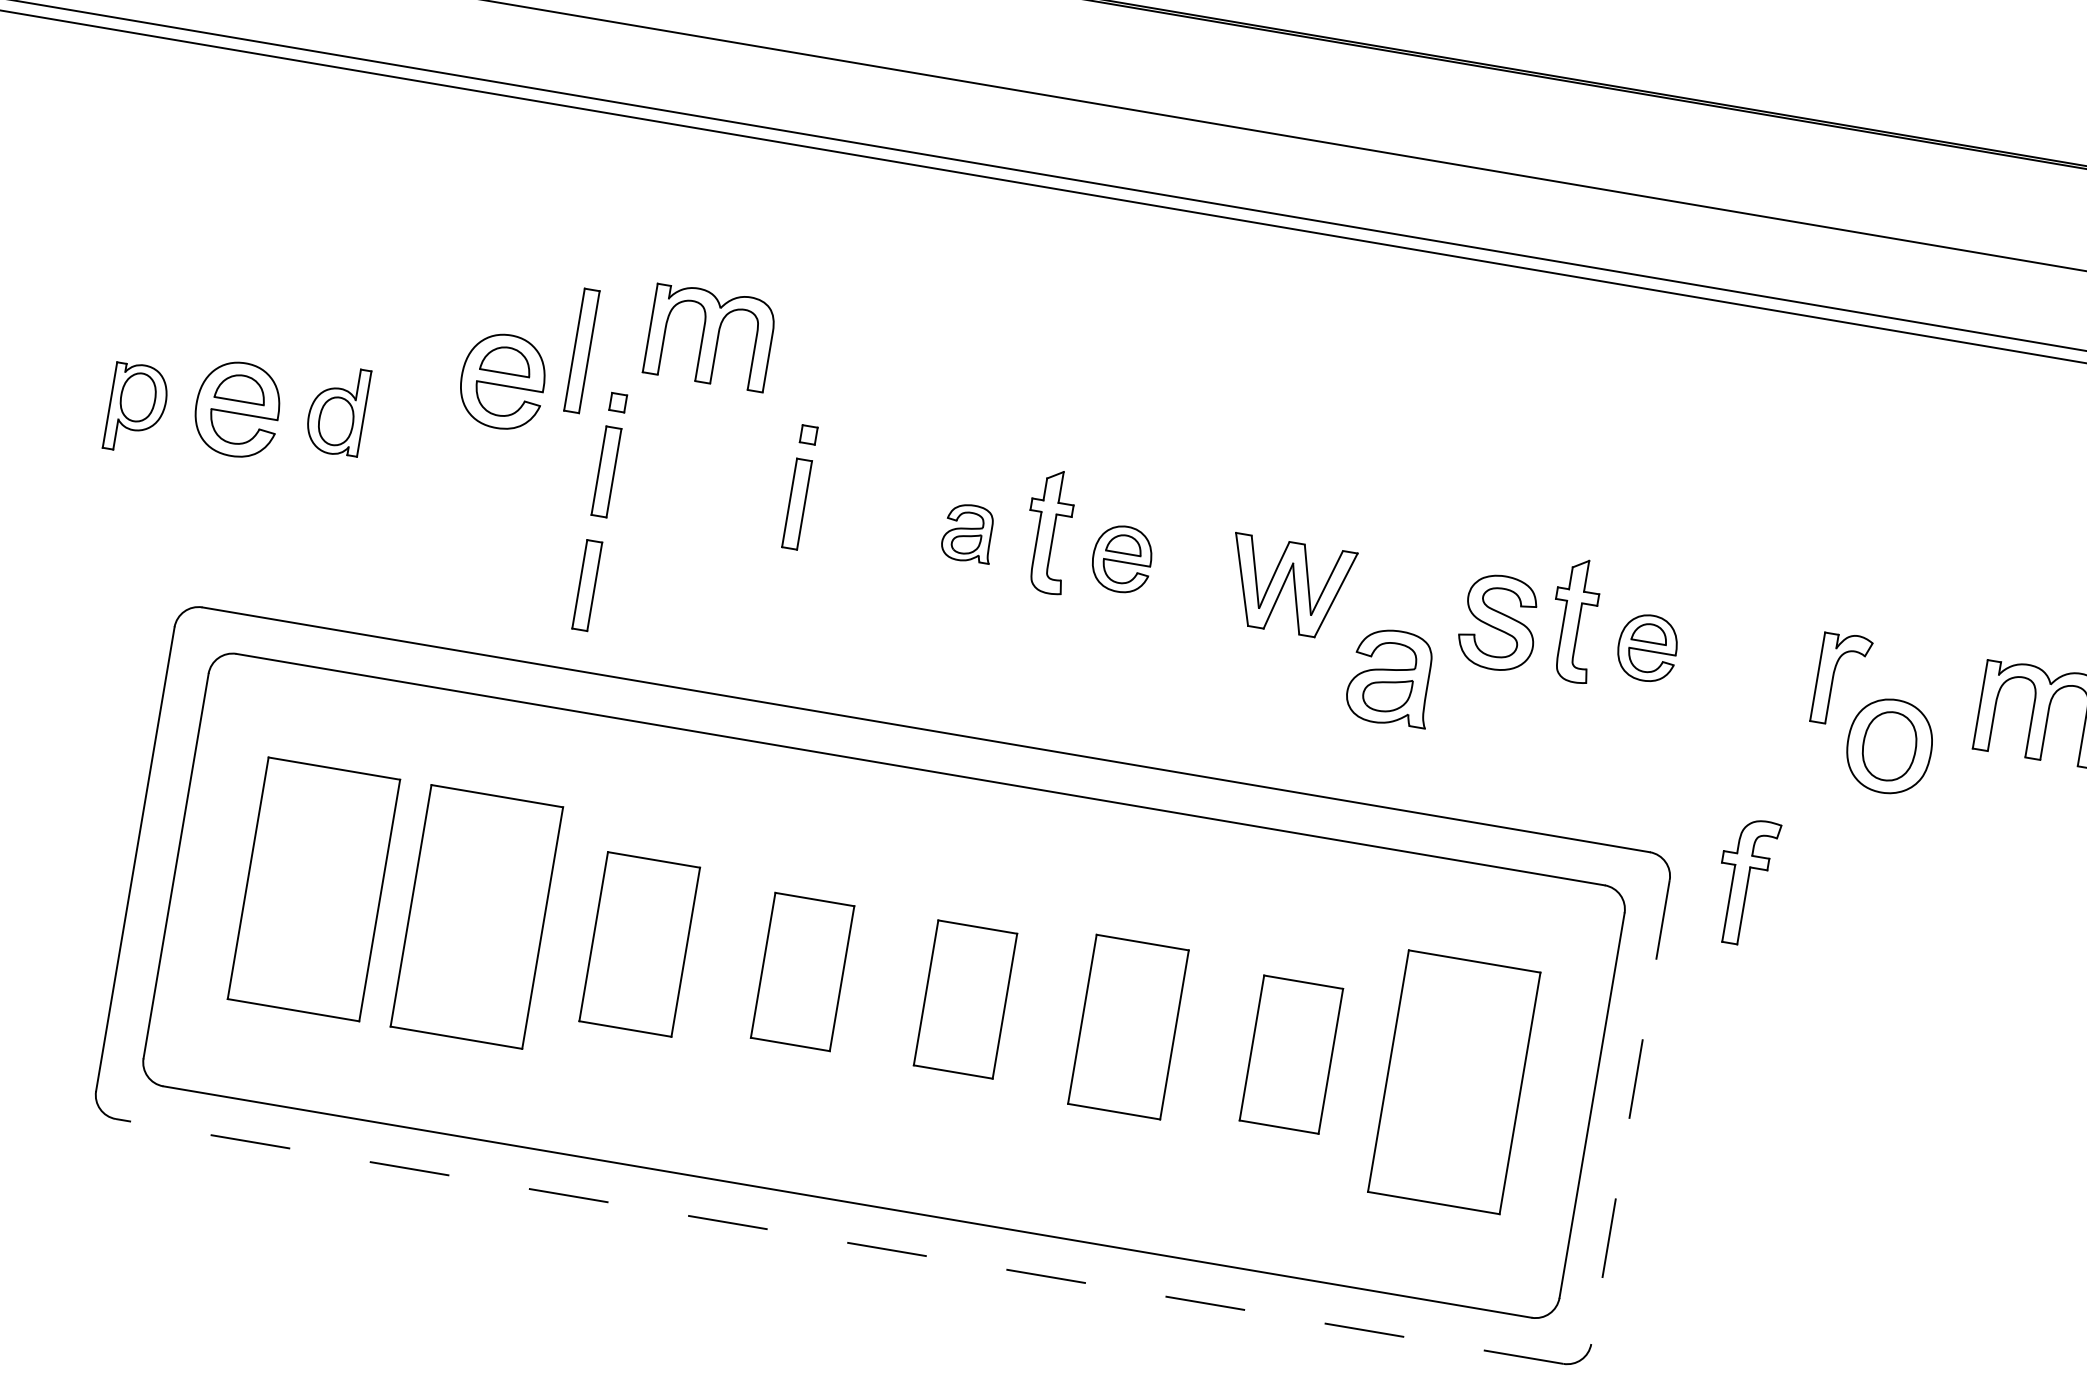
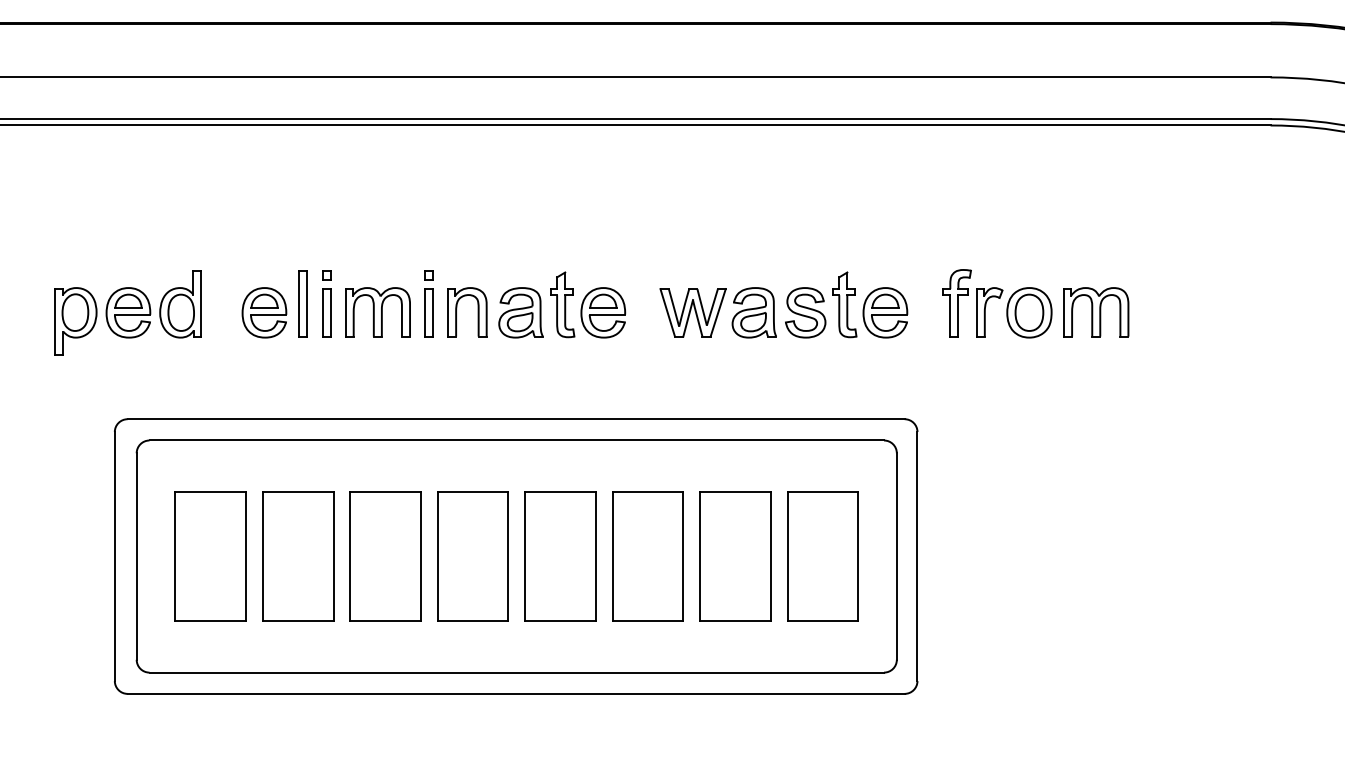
part: (709, 337) -> (377, 312), moved
part: (581, 350) -> (302, 303), moved
part: (503, 380) -> (264, 312), moved
part: (136, 408) -> (75, 321), size x1.43
part: (337, 410) -> (180, 304), size x1.43
part: (887, 518) -> (477, 312), added
part: (967, 532) -> (520, 312), size x1.67
part: (1122, 558) -> (603, 312), size x1.43
part: (587, 584) -> (326, 373), removed
part: (1647, 647) -> (885, 312), size x1.43
part: (1389, 676) -> (753, 312), moved
part: (1889, 745) -> (1029, 312), moved
part: (1744, 882) -> (956, 303), moved
part: (639, 944) -> (385, 556), size x1.43
part: (801, 971) -> (472, 556), size x1.67
part: (965, 999) -> (560, 556), size x1.67
part: (1127, 1026) -> (647, 556), size x1.43
part: (1291, 1054) -> (735, 556), size x1.67
line: (1630, 1111) -> (917, 556), dashed -> solid
line: (840, 1240) -> (516, 693), dashed -> solid

